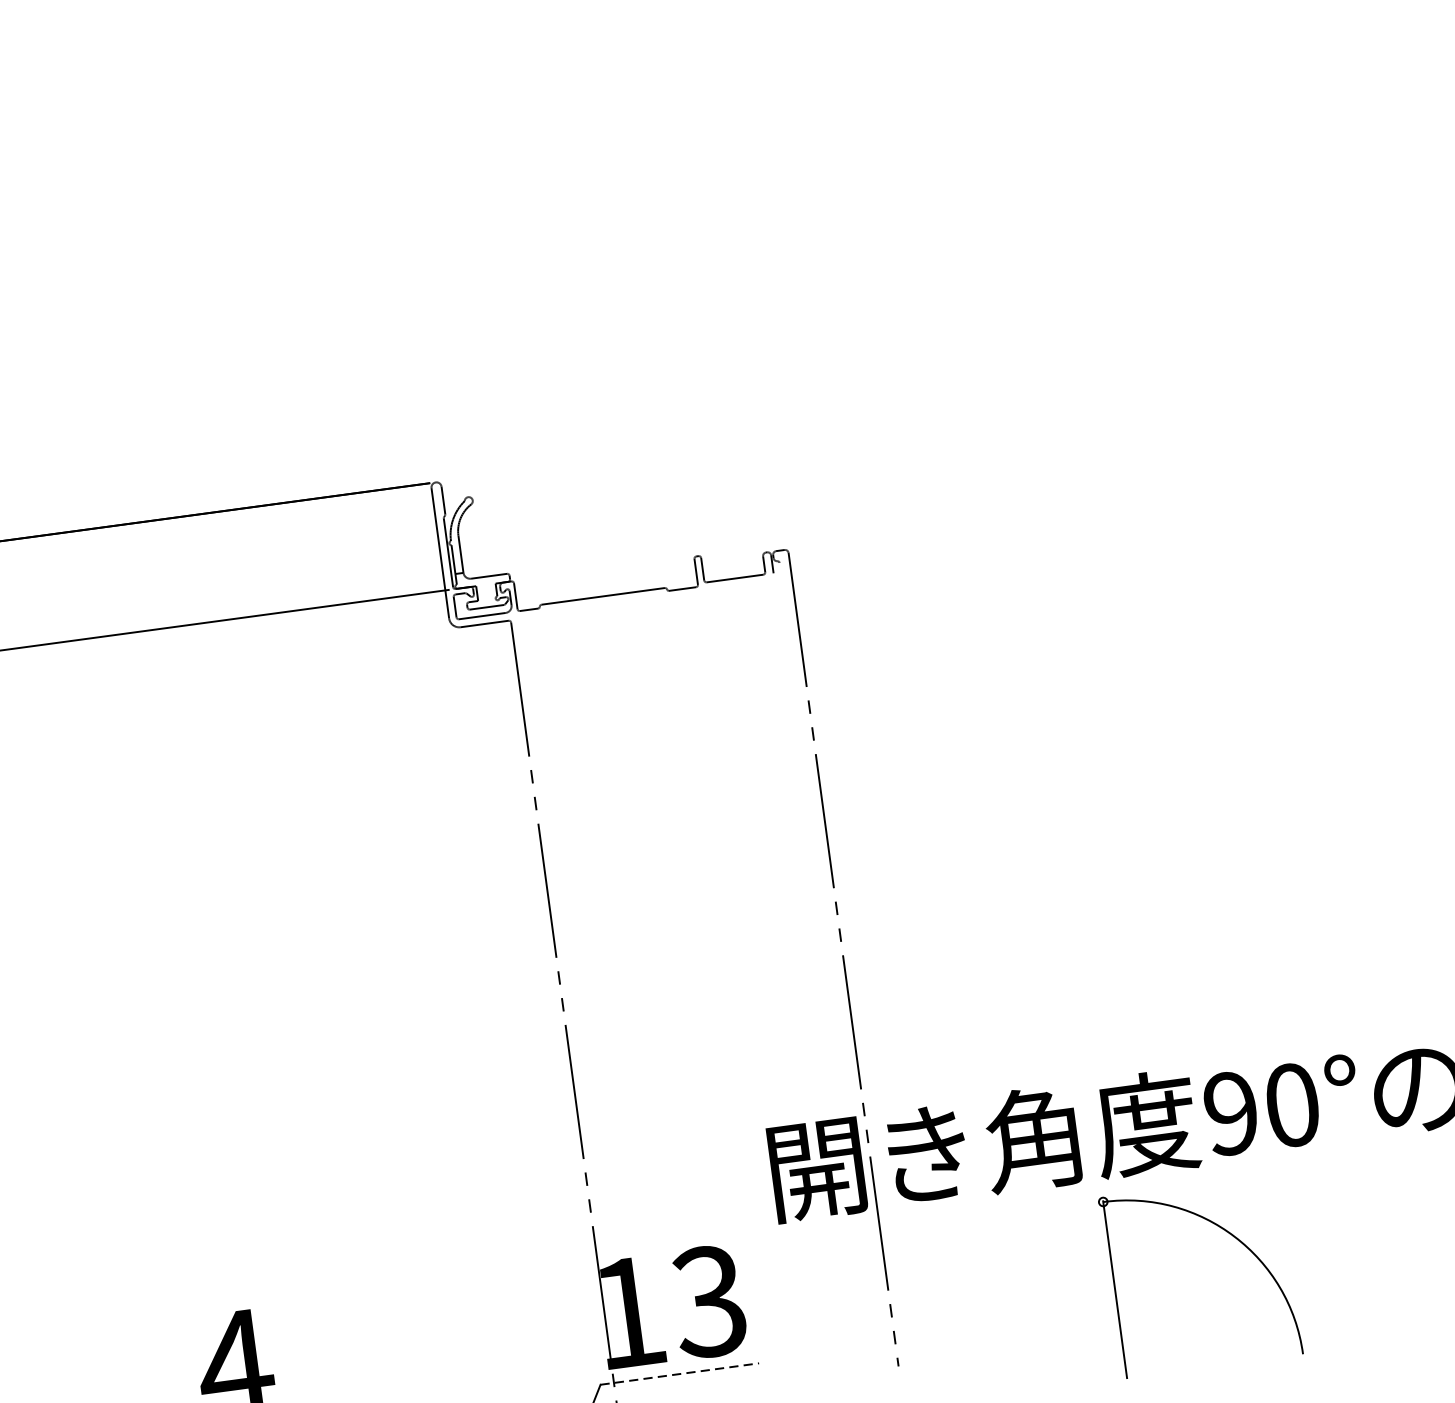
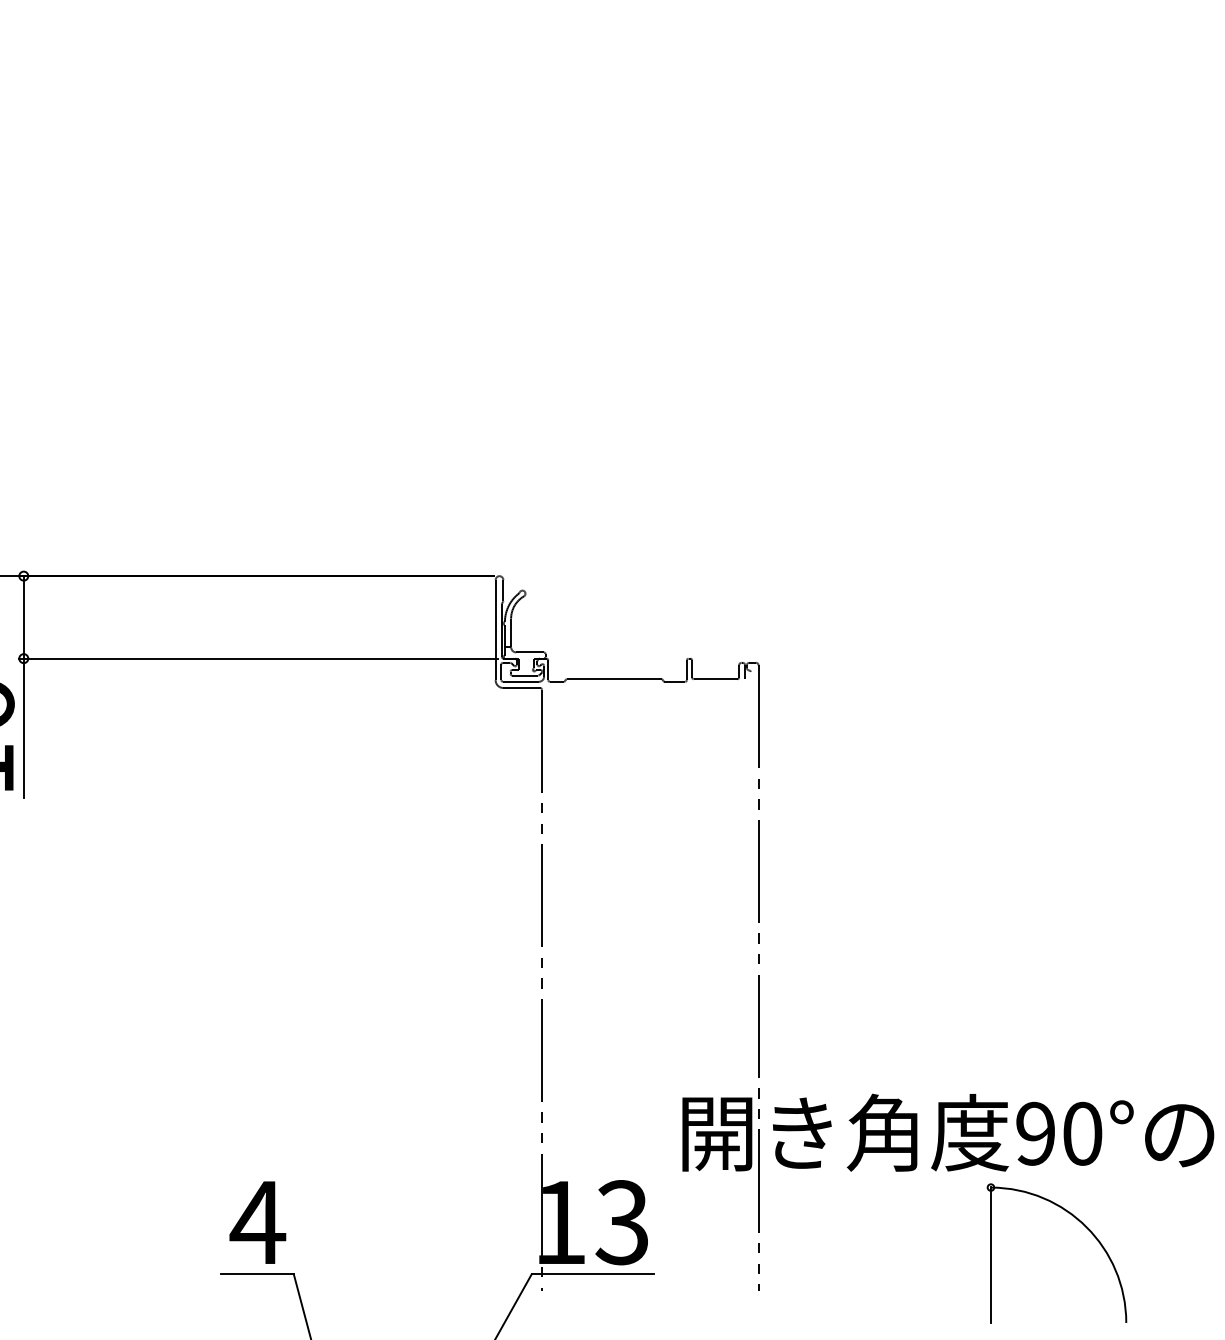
part: (1223, 1230) -> (1078, 1221), moved
line: (679, 1374) -> (592, 1274), dashed -> solid

